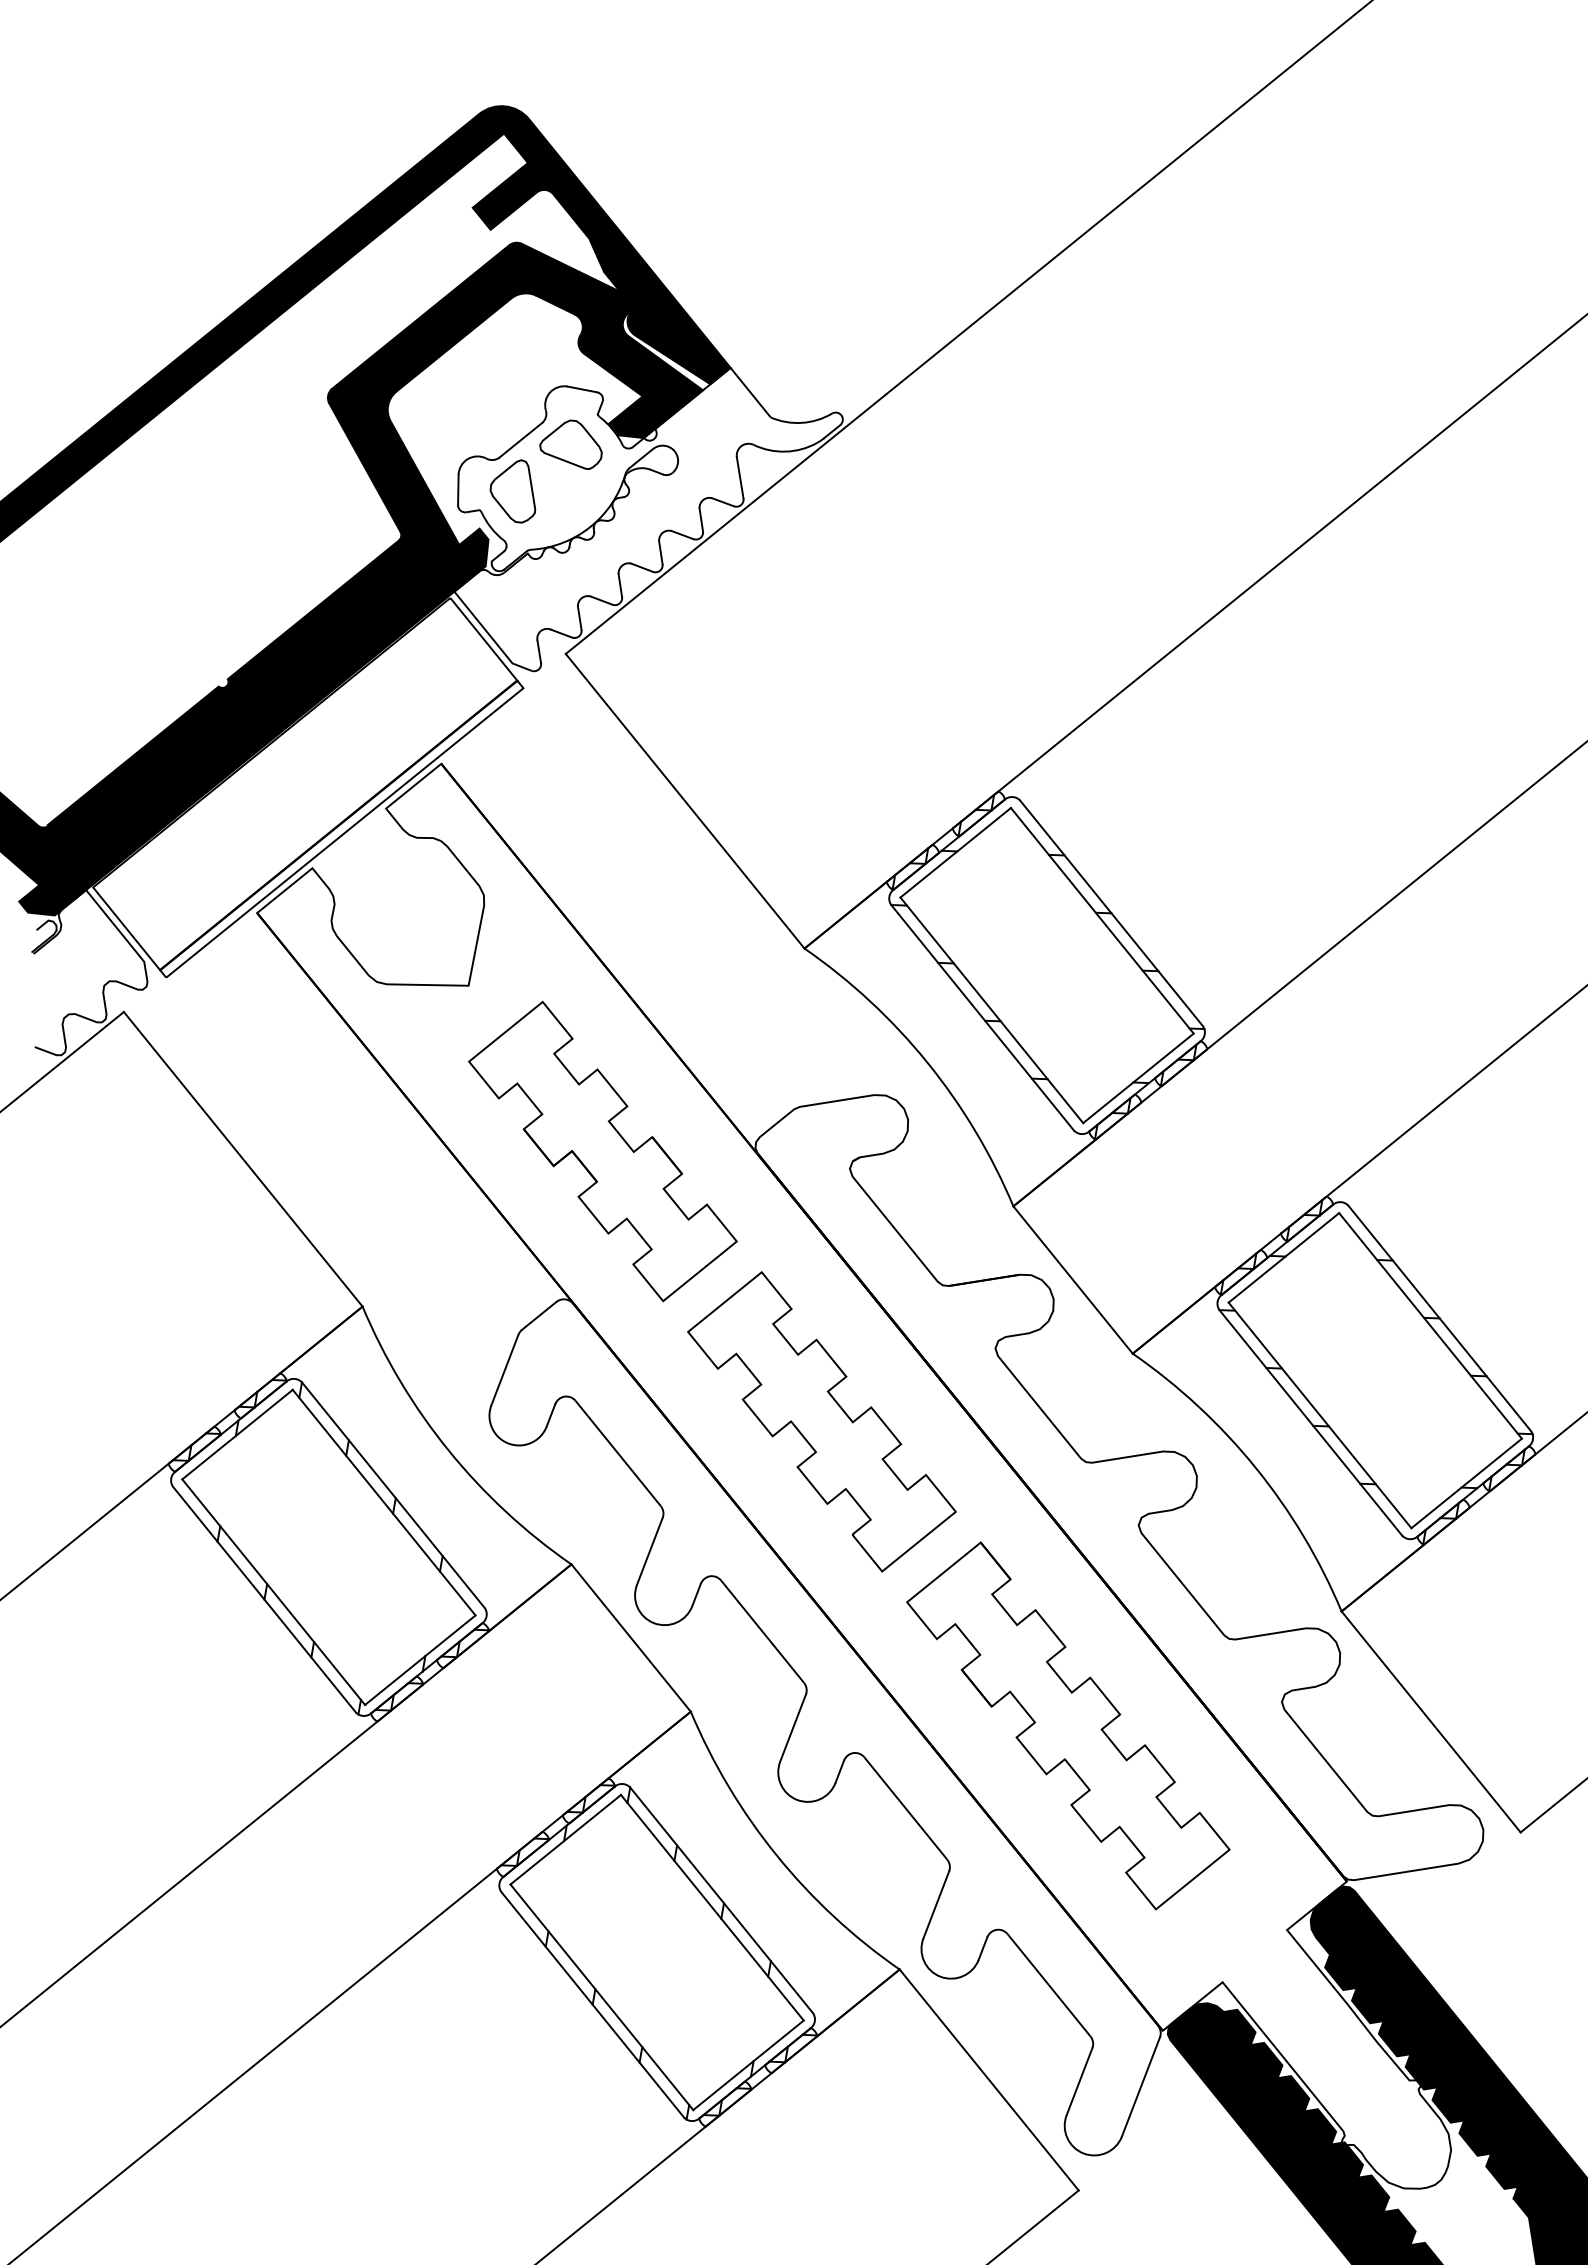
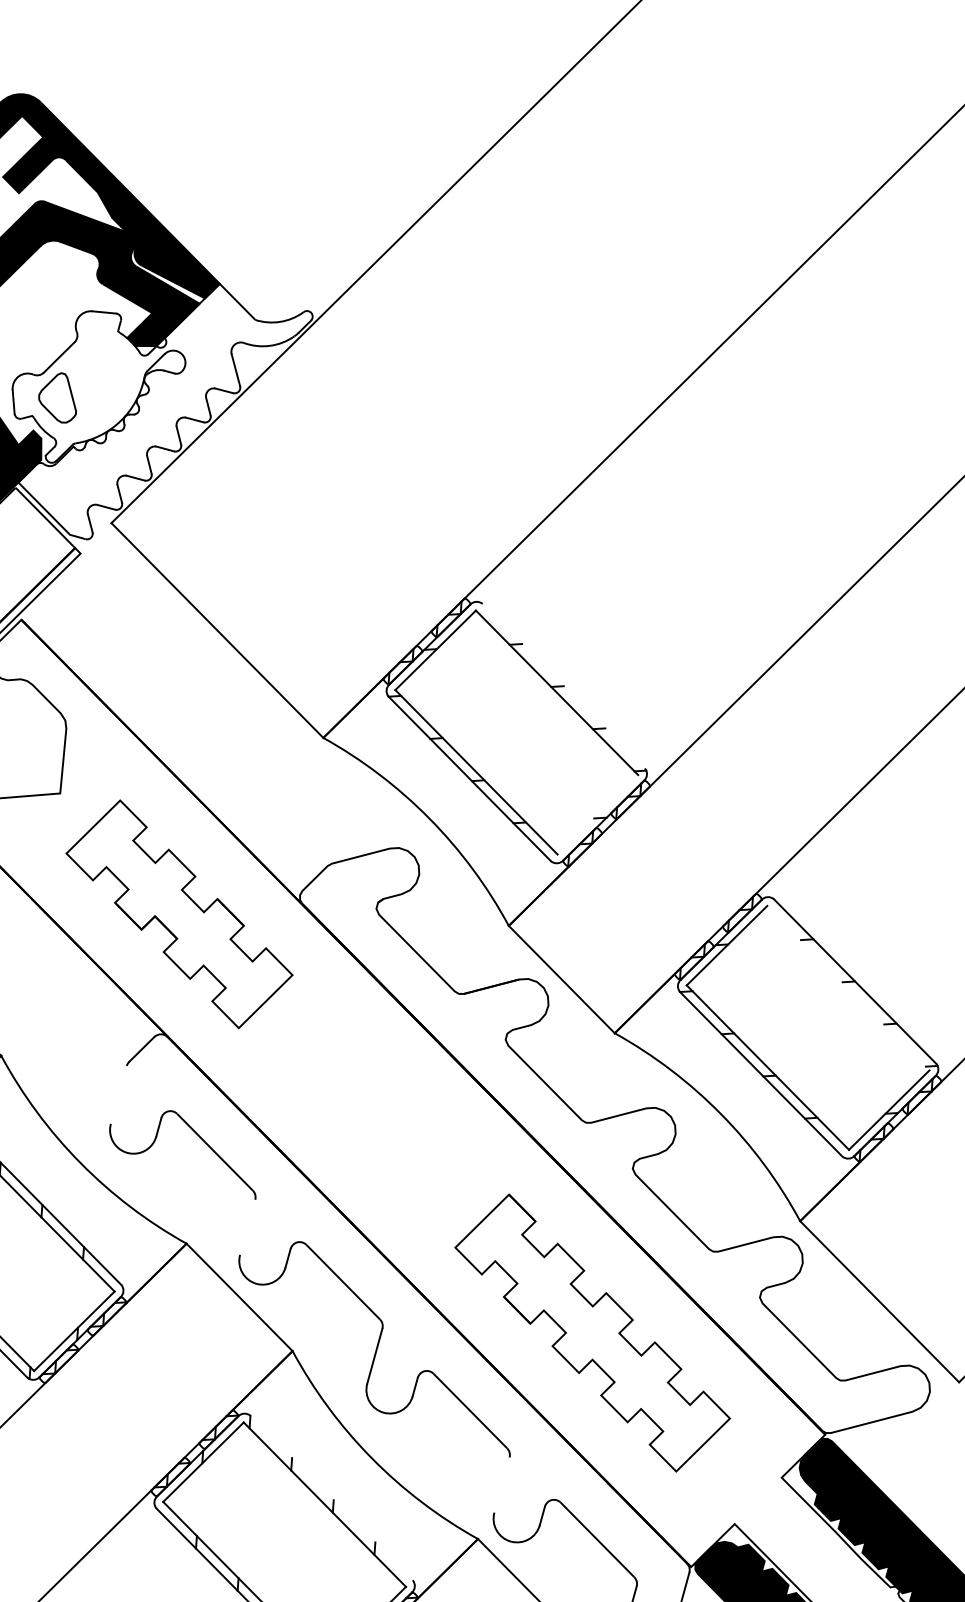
part: (570, 444) -> (98, 356), removed
line: (1111, 913) -> (563, 686), removed
line: (1138, 1078) -> (597, 814), removed
line: (1430, 1325) -> (848, 987), removed
line: (504, 1369) -> (118, 1094), removed
part: (821, 1421) -> (373, 1111), removed
line: (649, 1550) -> (247, 1226), removed
line: (721, 1900) -> (331, 1498), removed
line: (936, 1904) -> (502, 1484), removed

